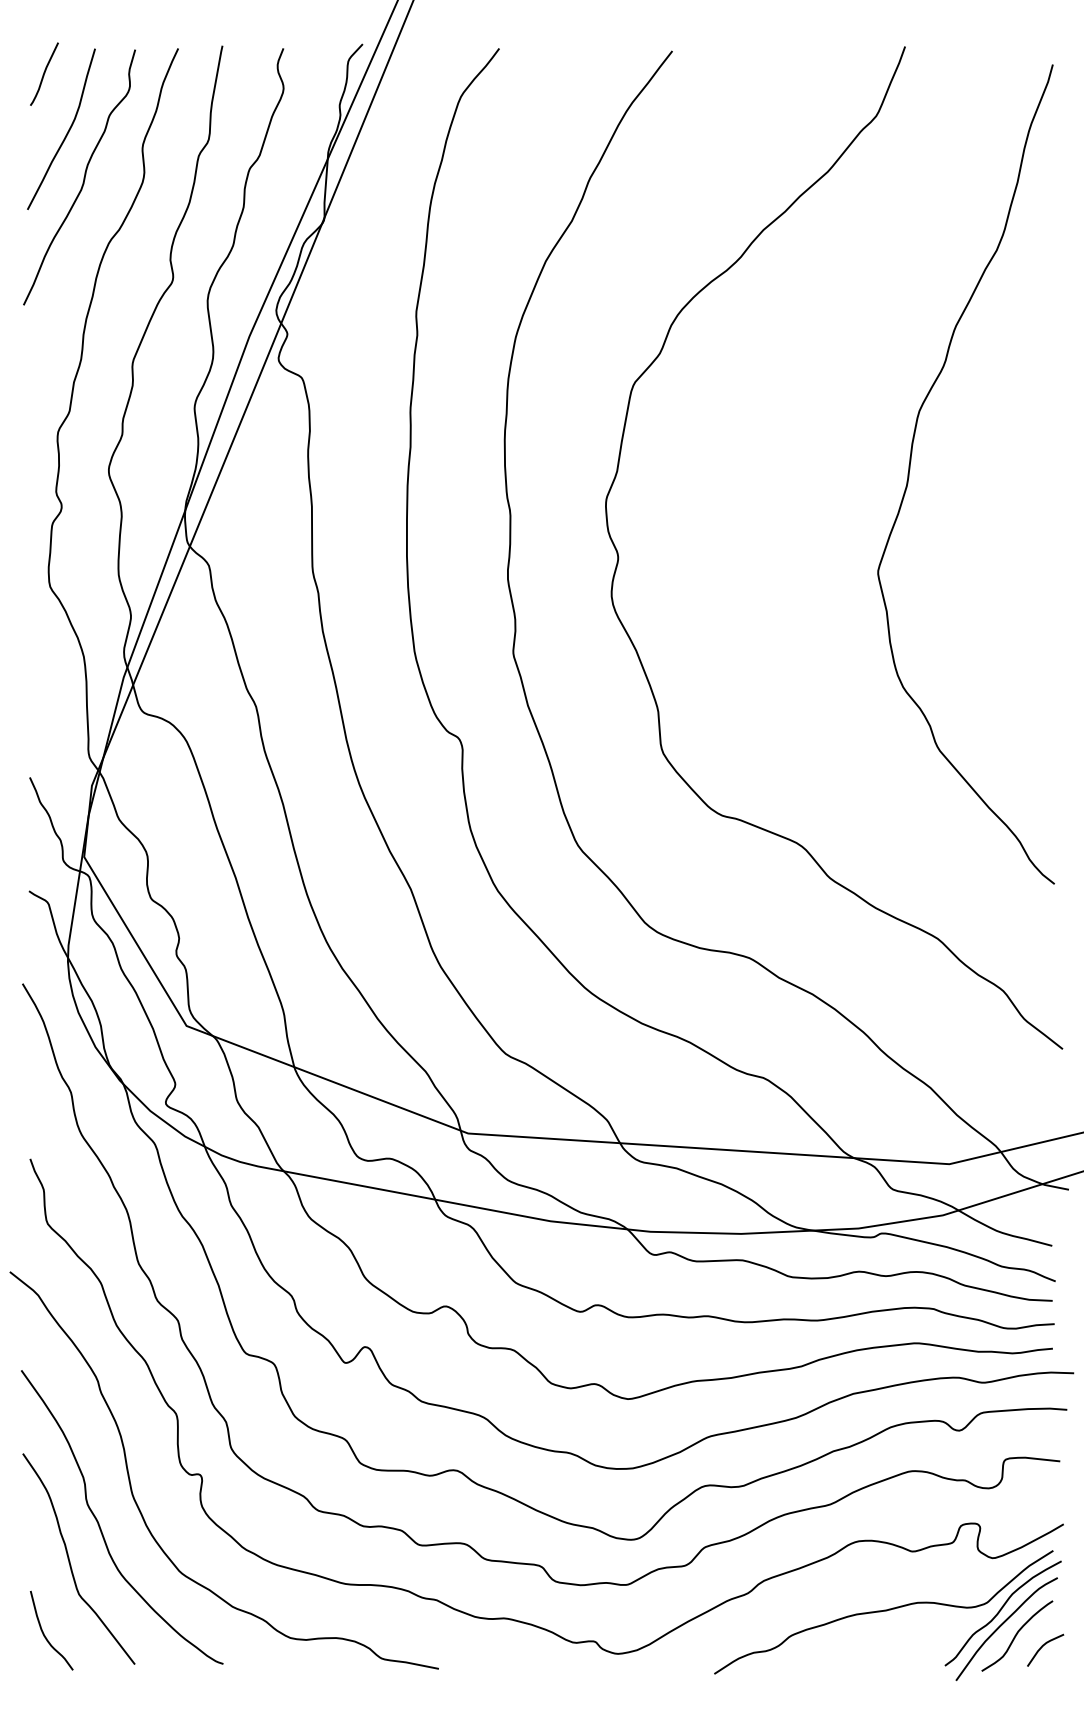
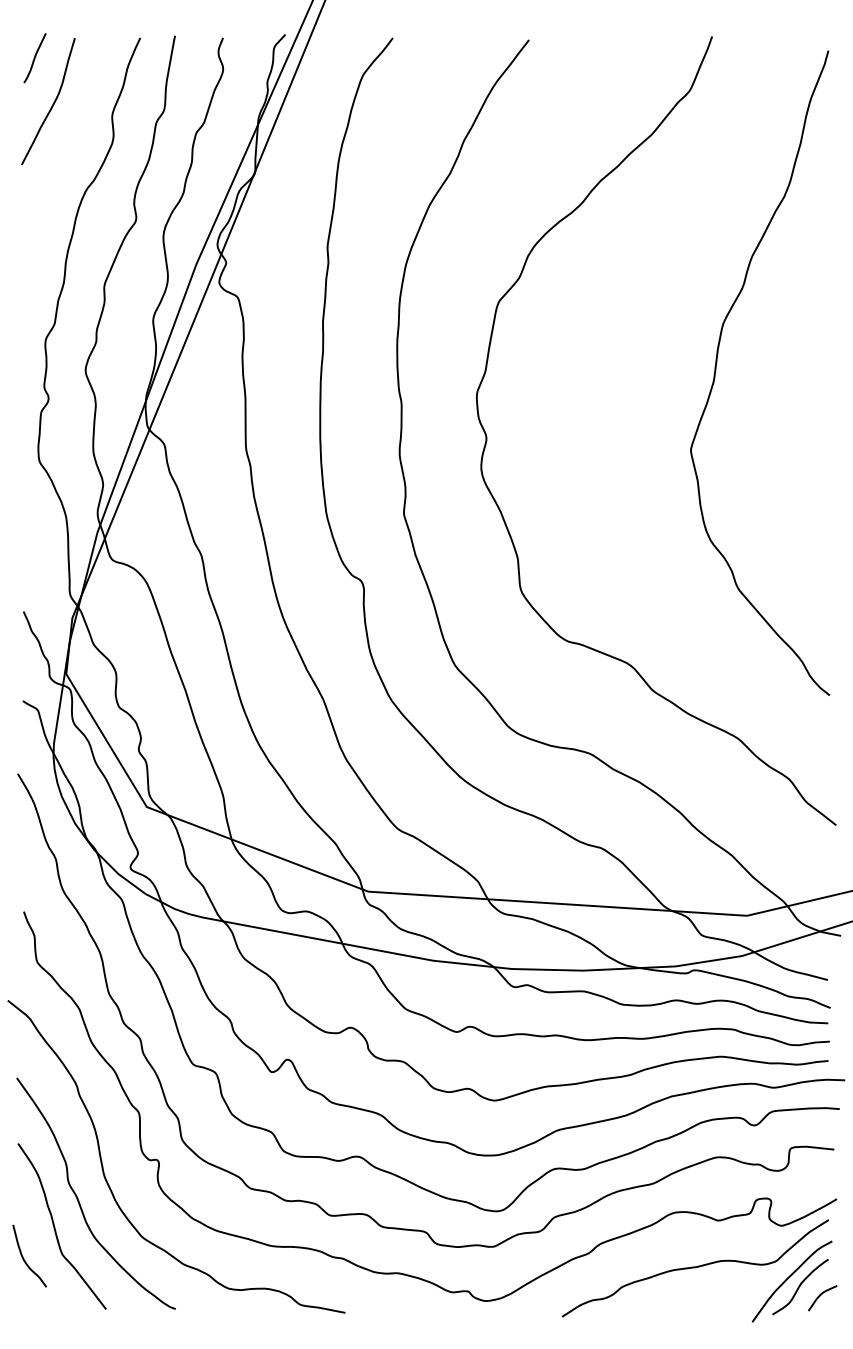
curve: (83, 177) -> (65, 139), removed
curve: (1000, 1611) -> (787, 1267), removed
curve: (44, 1633) -> (24, 1258), moved

